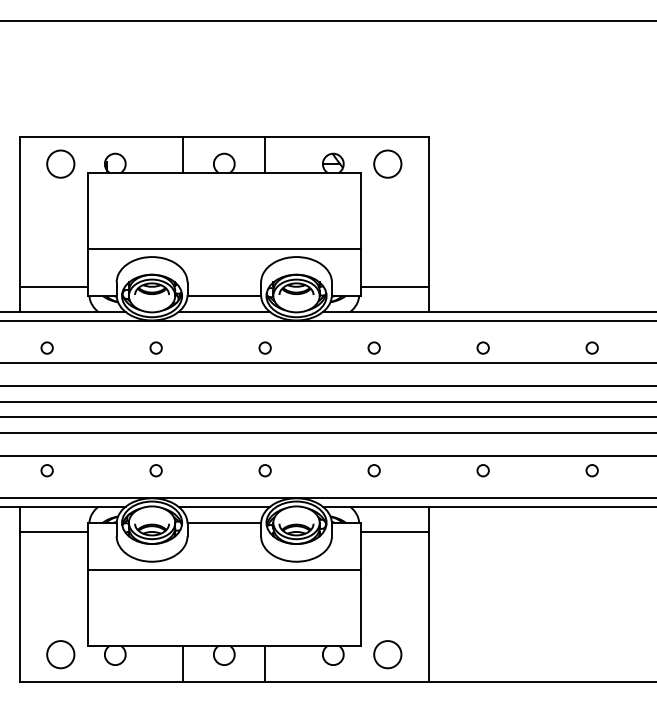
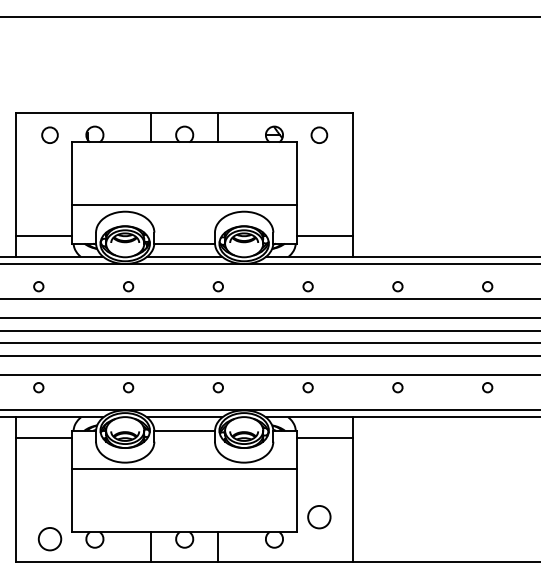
circle: (60, 164) -> (49, 135), size x0.7
circle: (387, 164) -> (319, 135), size x0.7
circle: (387, 655) -> (319, 517), moved

